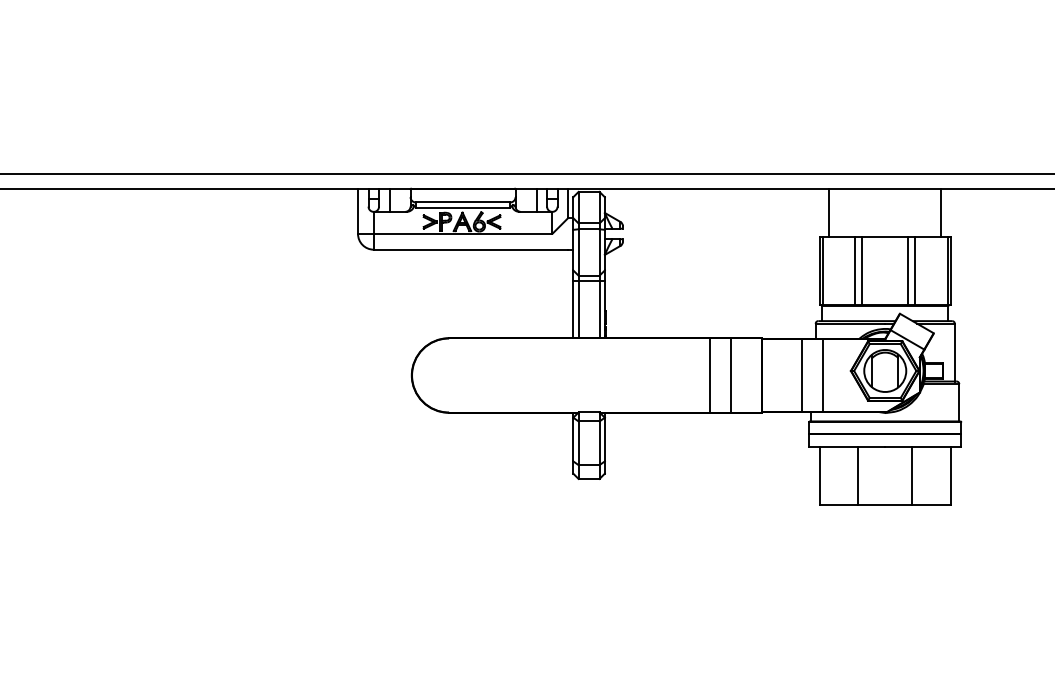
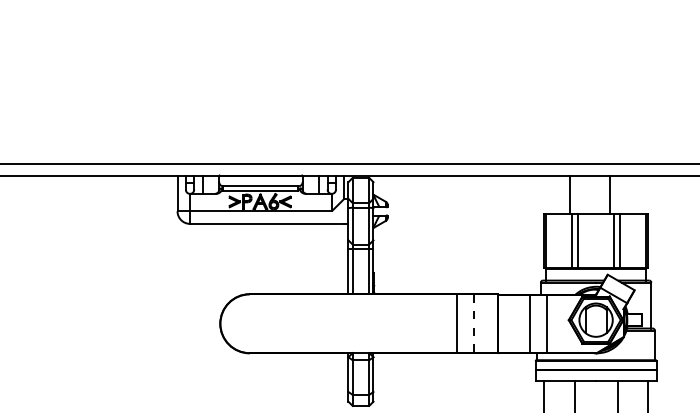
line: (829, 212) -> (570, 194), moved
line: (941, 212) -> (609, 194), moved
line: (730, 376) -> (473, 324), solid -> dashed

